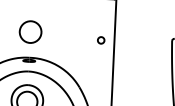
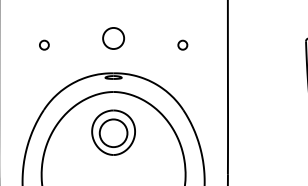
circle: (30, 32) -> (113, 38), size x0.71
circle: (100, 39) -> (182, 44), moved

